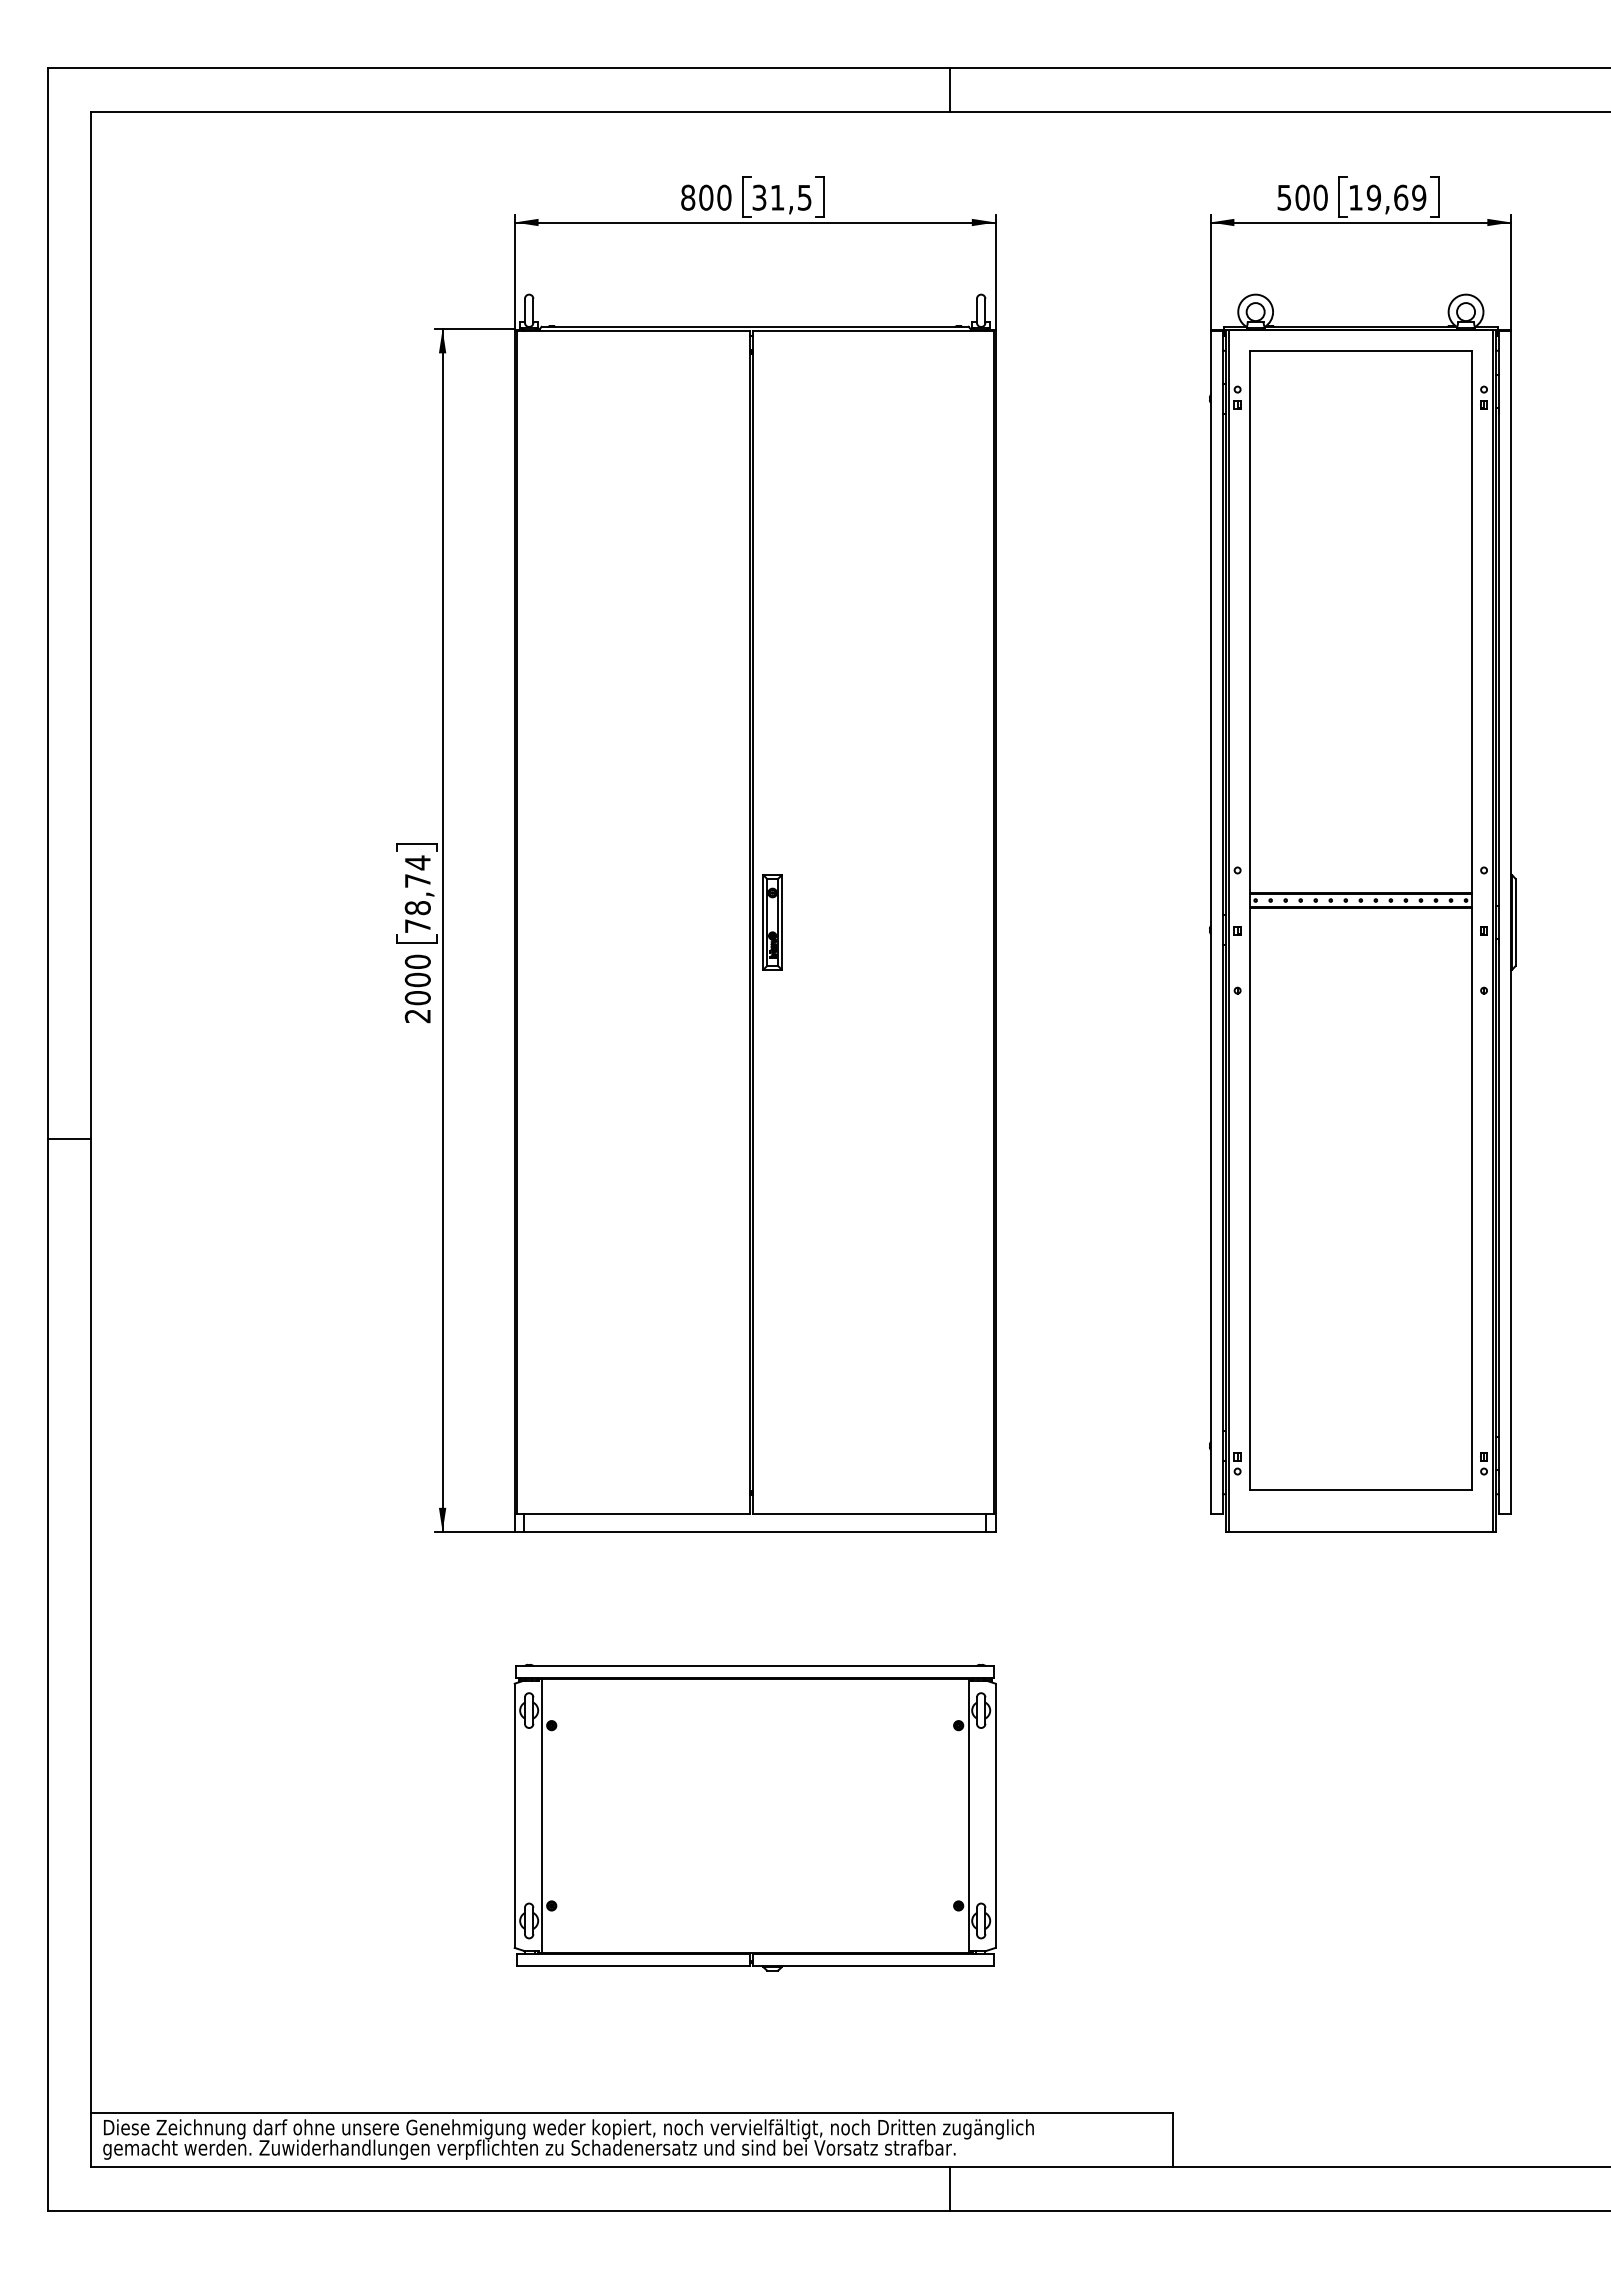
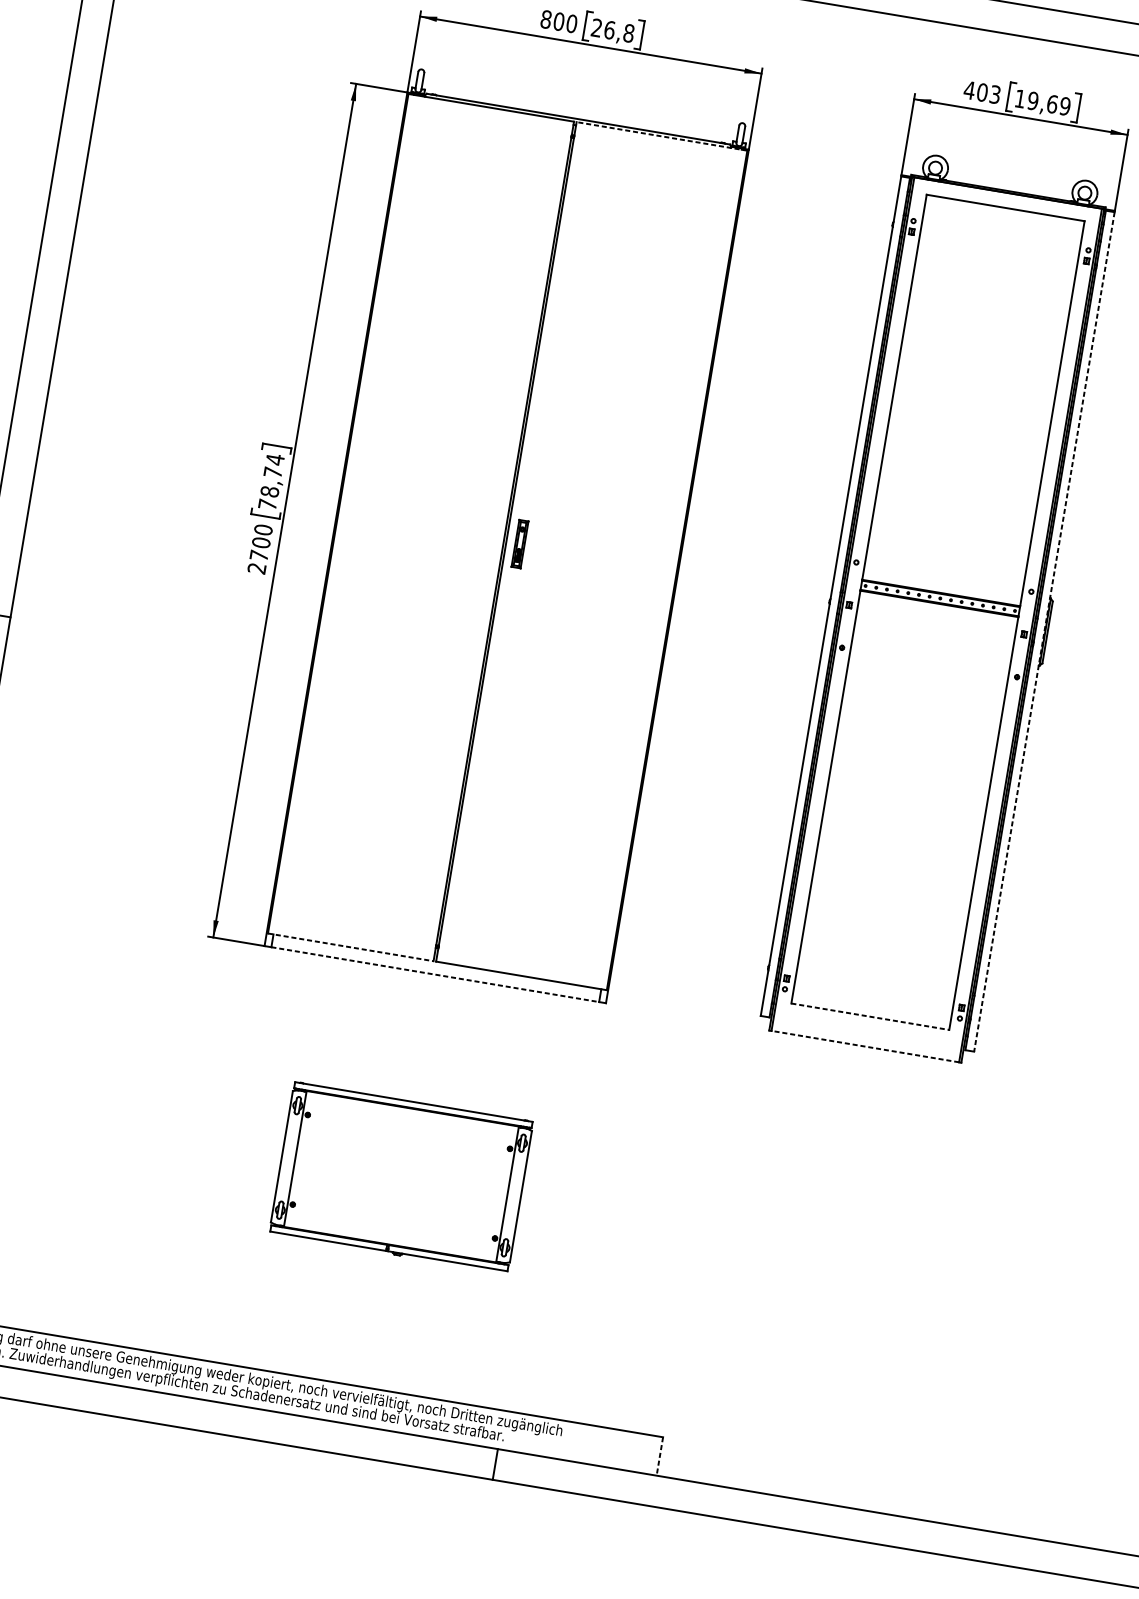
text: (781, 197) -> (612, 30), 31,5 -> 26,8
text: (1301, 197) -> (981, 92), 500 -> 403
line: (873, 331) -> (661, 136), solid -> dashed
part: (772, 922) -> (519, 544), size x0.7
line: (1511, 922) -> (1044, 631), solid -> dashed
text: (417, 998) -> (258, 555), 2000 -> 2700
line: (1361, 1489) -> (870, 1016), solid -> dashed
line: (633, 1513) -> (351, 947), solid -> dashed
line: (755, 1531) -> (435, 974), solid -> dashed
line: (1360, 1531) -> (865, 1046), solid -> dashed
part: (754, 1817) -> (400, 1177), size x0.7
line: (1173, 2140) -> (659, 1456), solid -> dashed

